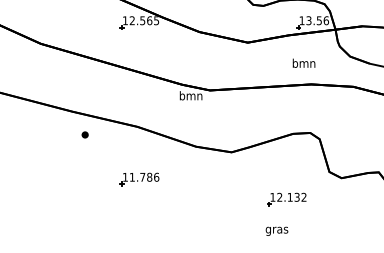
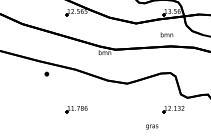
part: (139, 179) -> (76, 109), moved
part: (286, 199) -> (173, 109), moved

